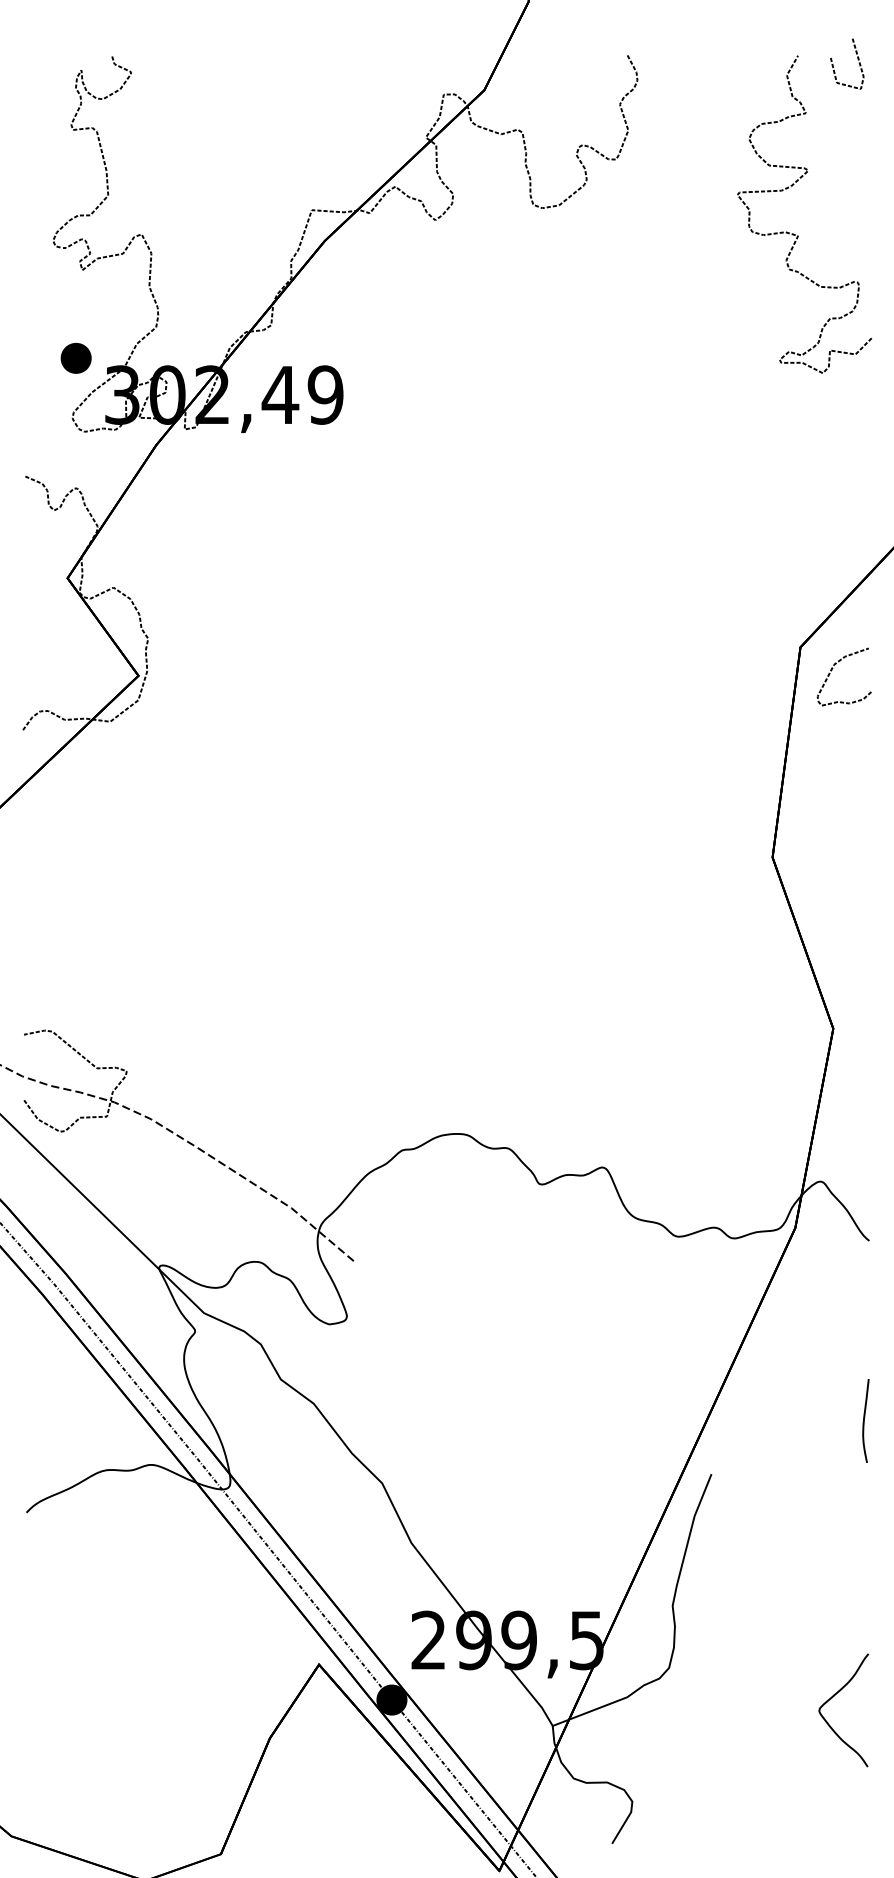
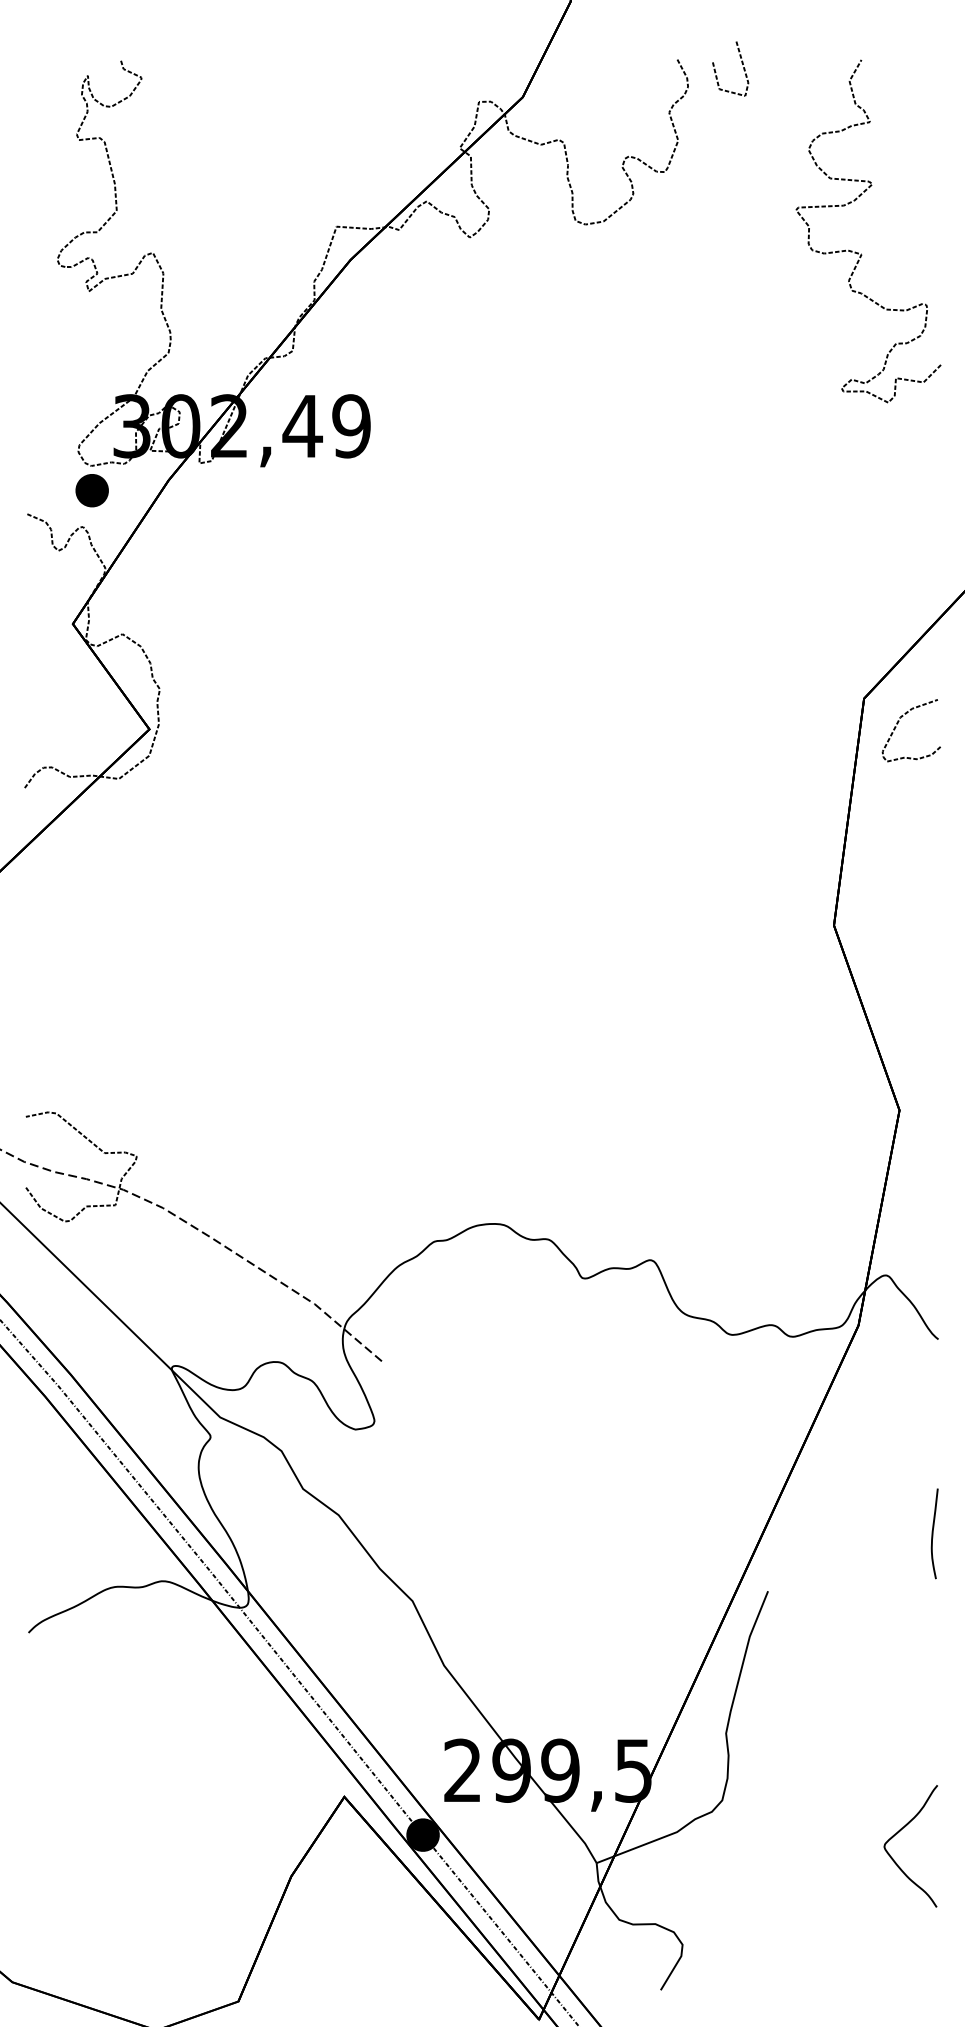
line: (857, 59) -> (741, 63), moved
part: (75, 358) -> (91, 490), moved

